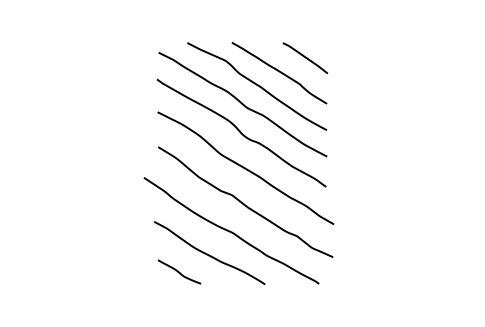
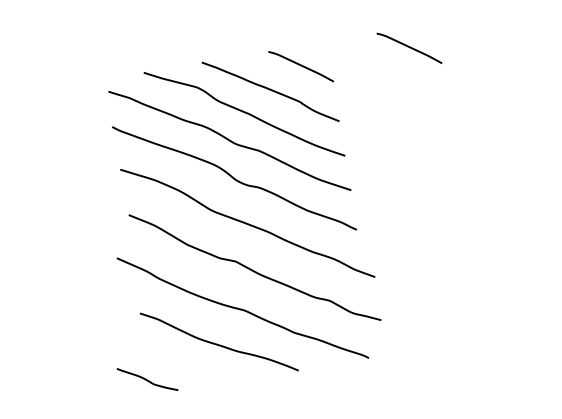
line: (387, 57) -> (408, 47), added
curve: (179, 271) -> (147, 378), moved

